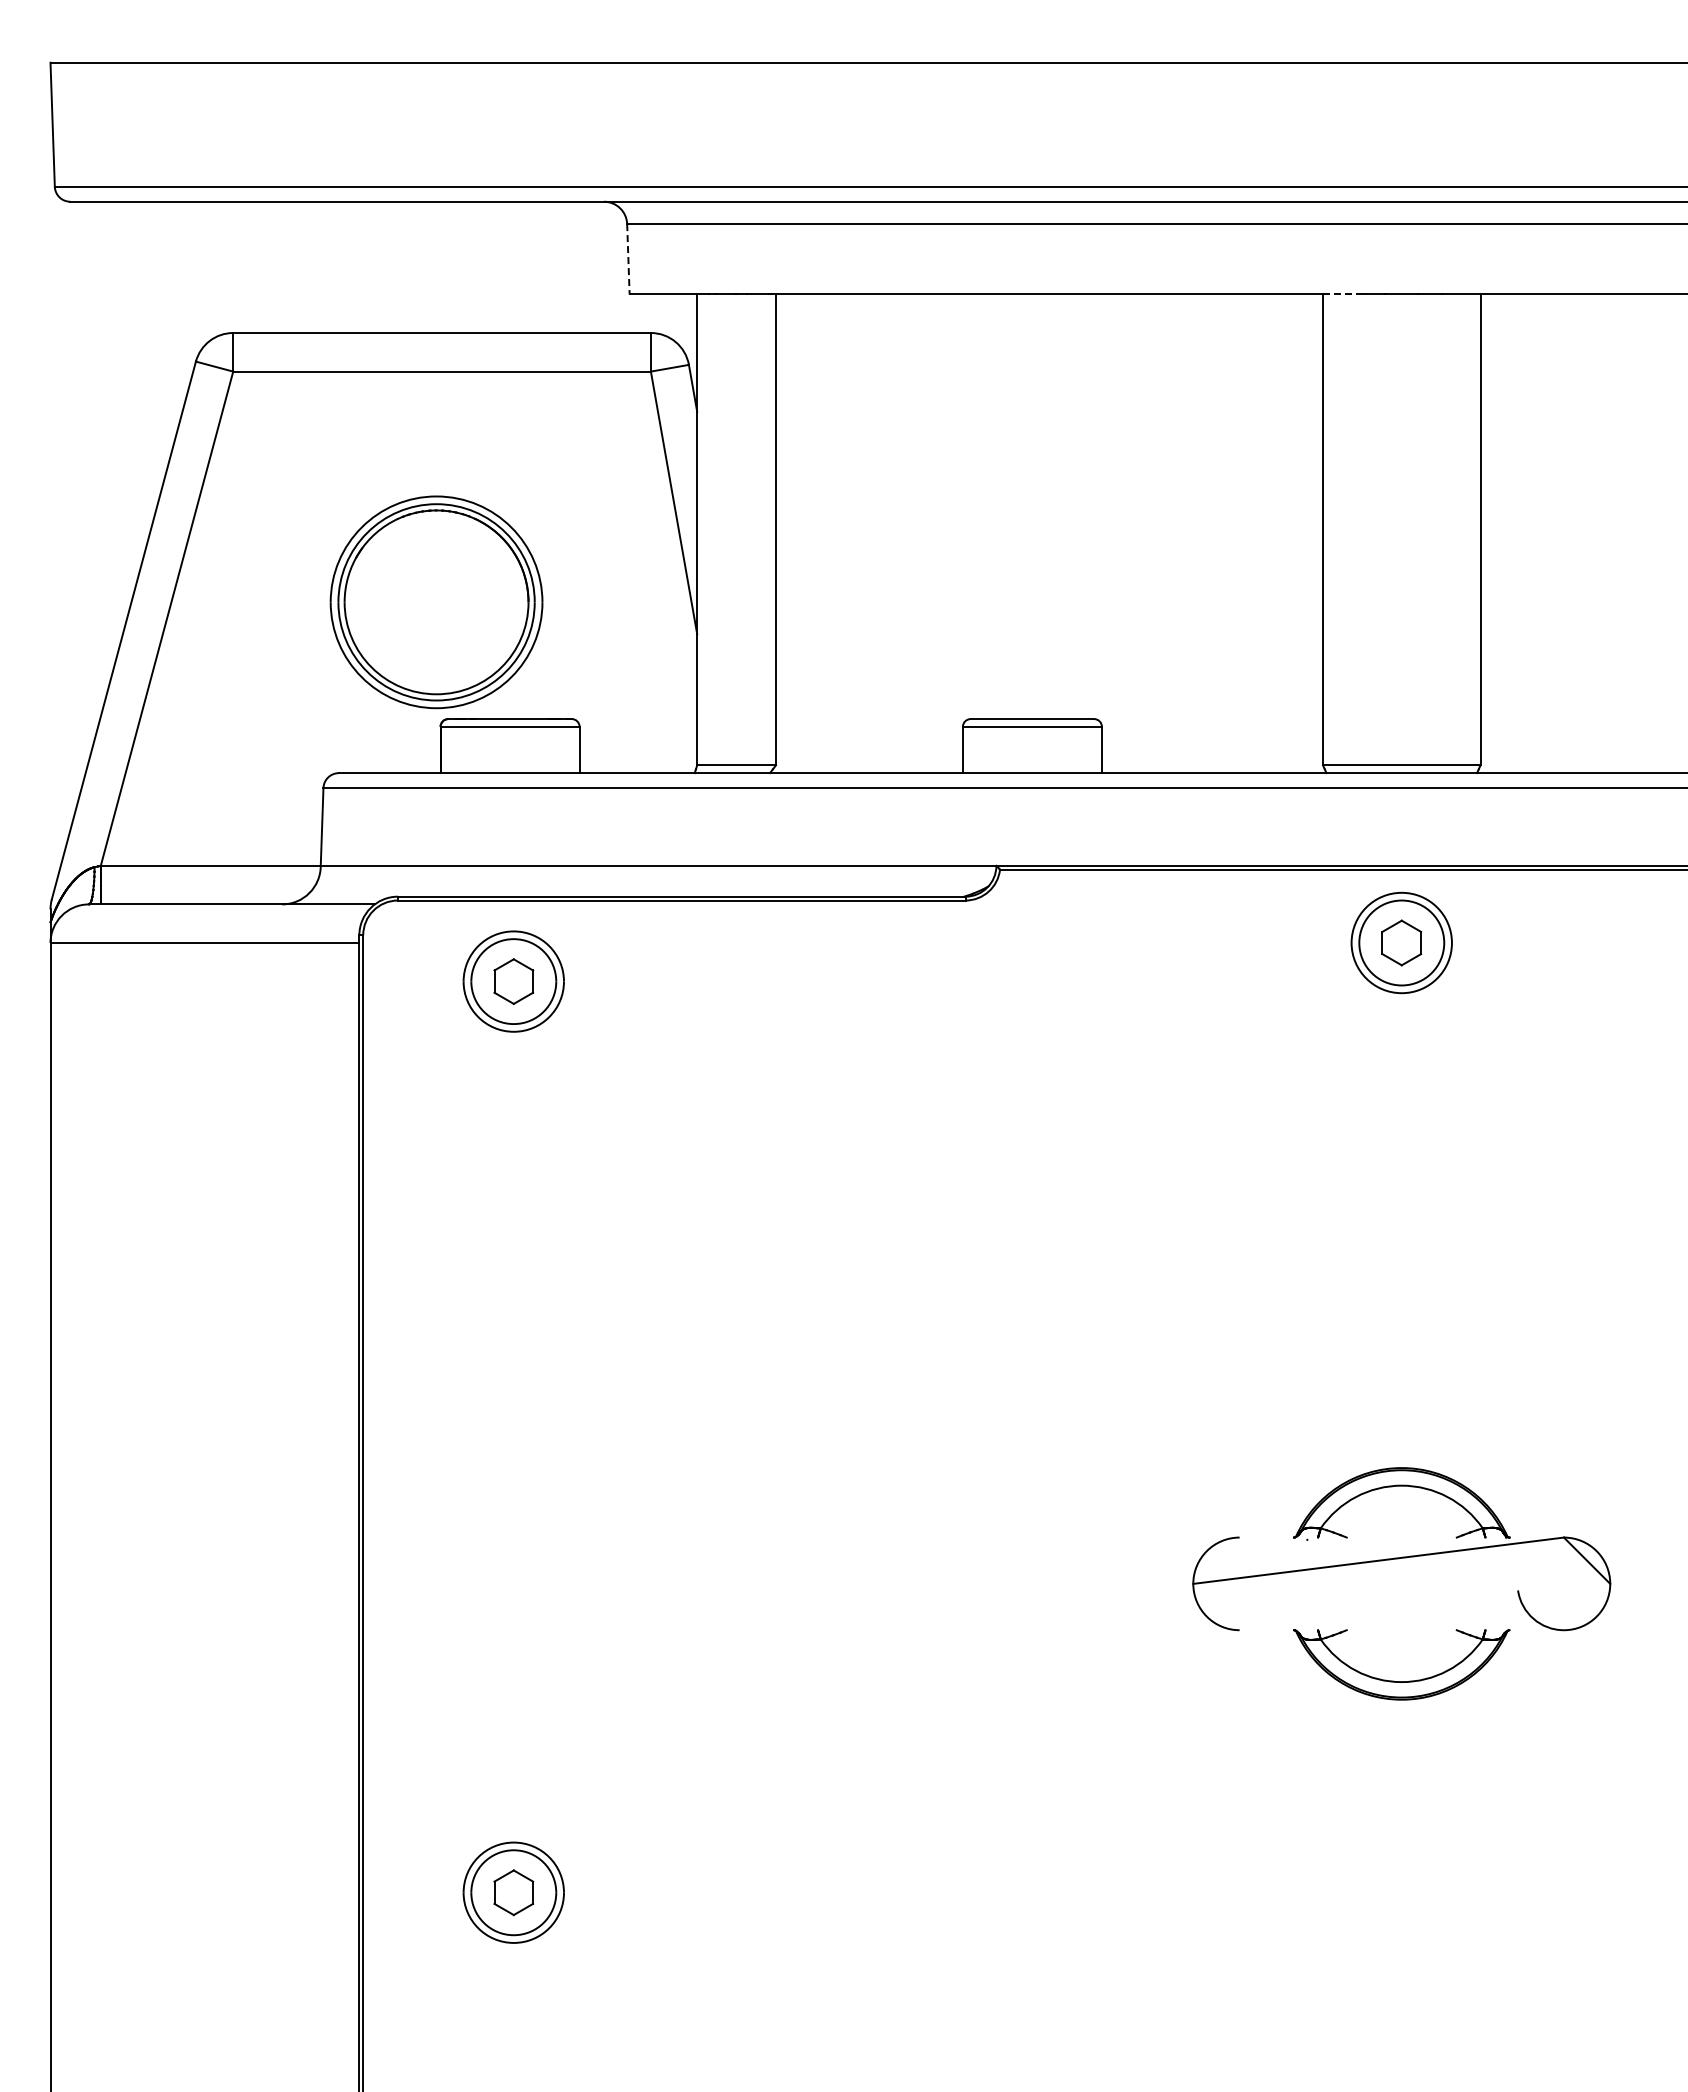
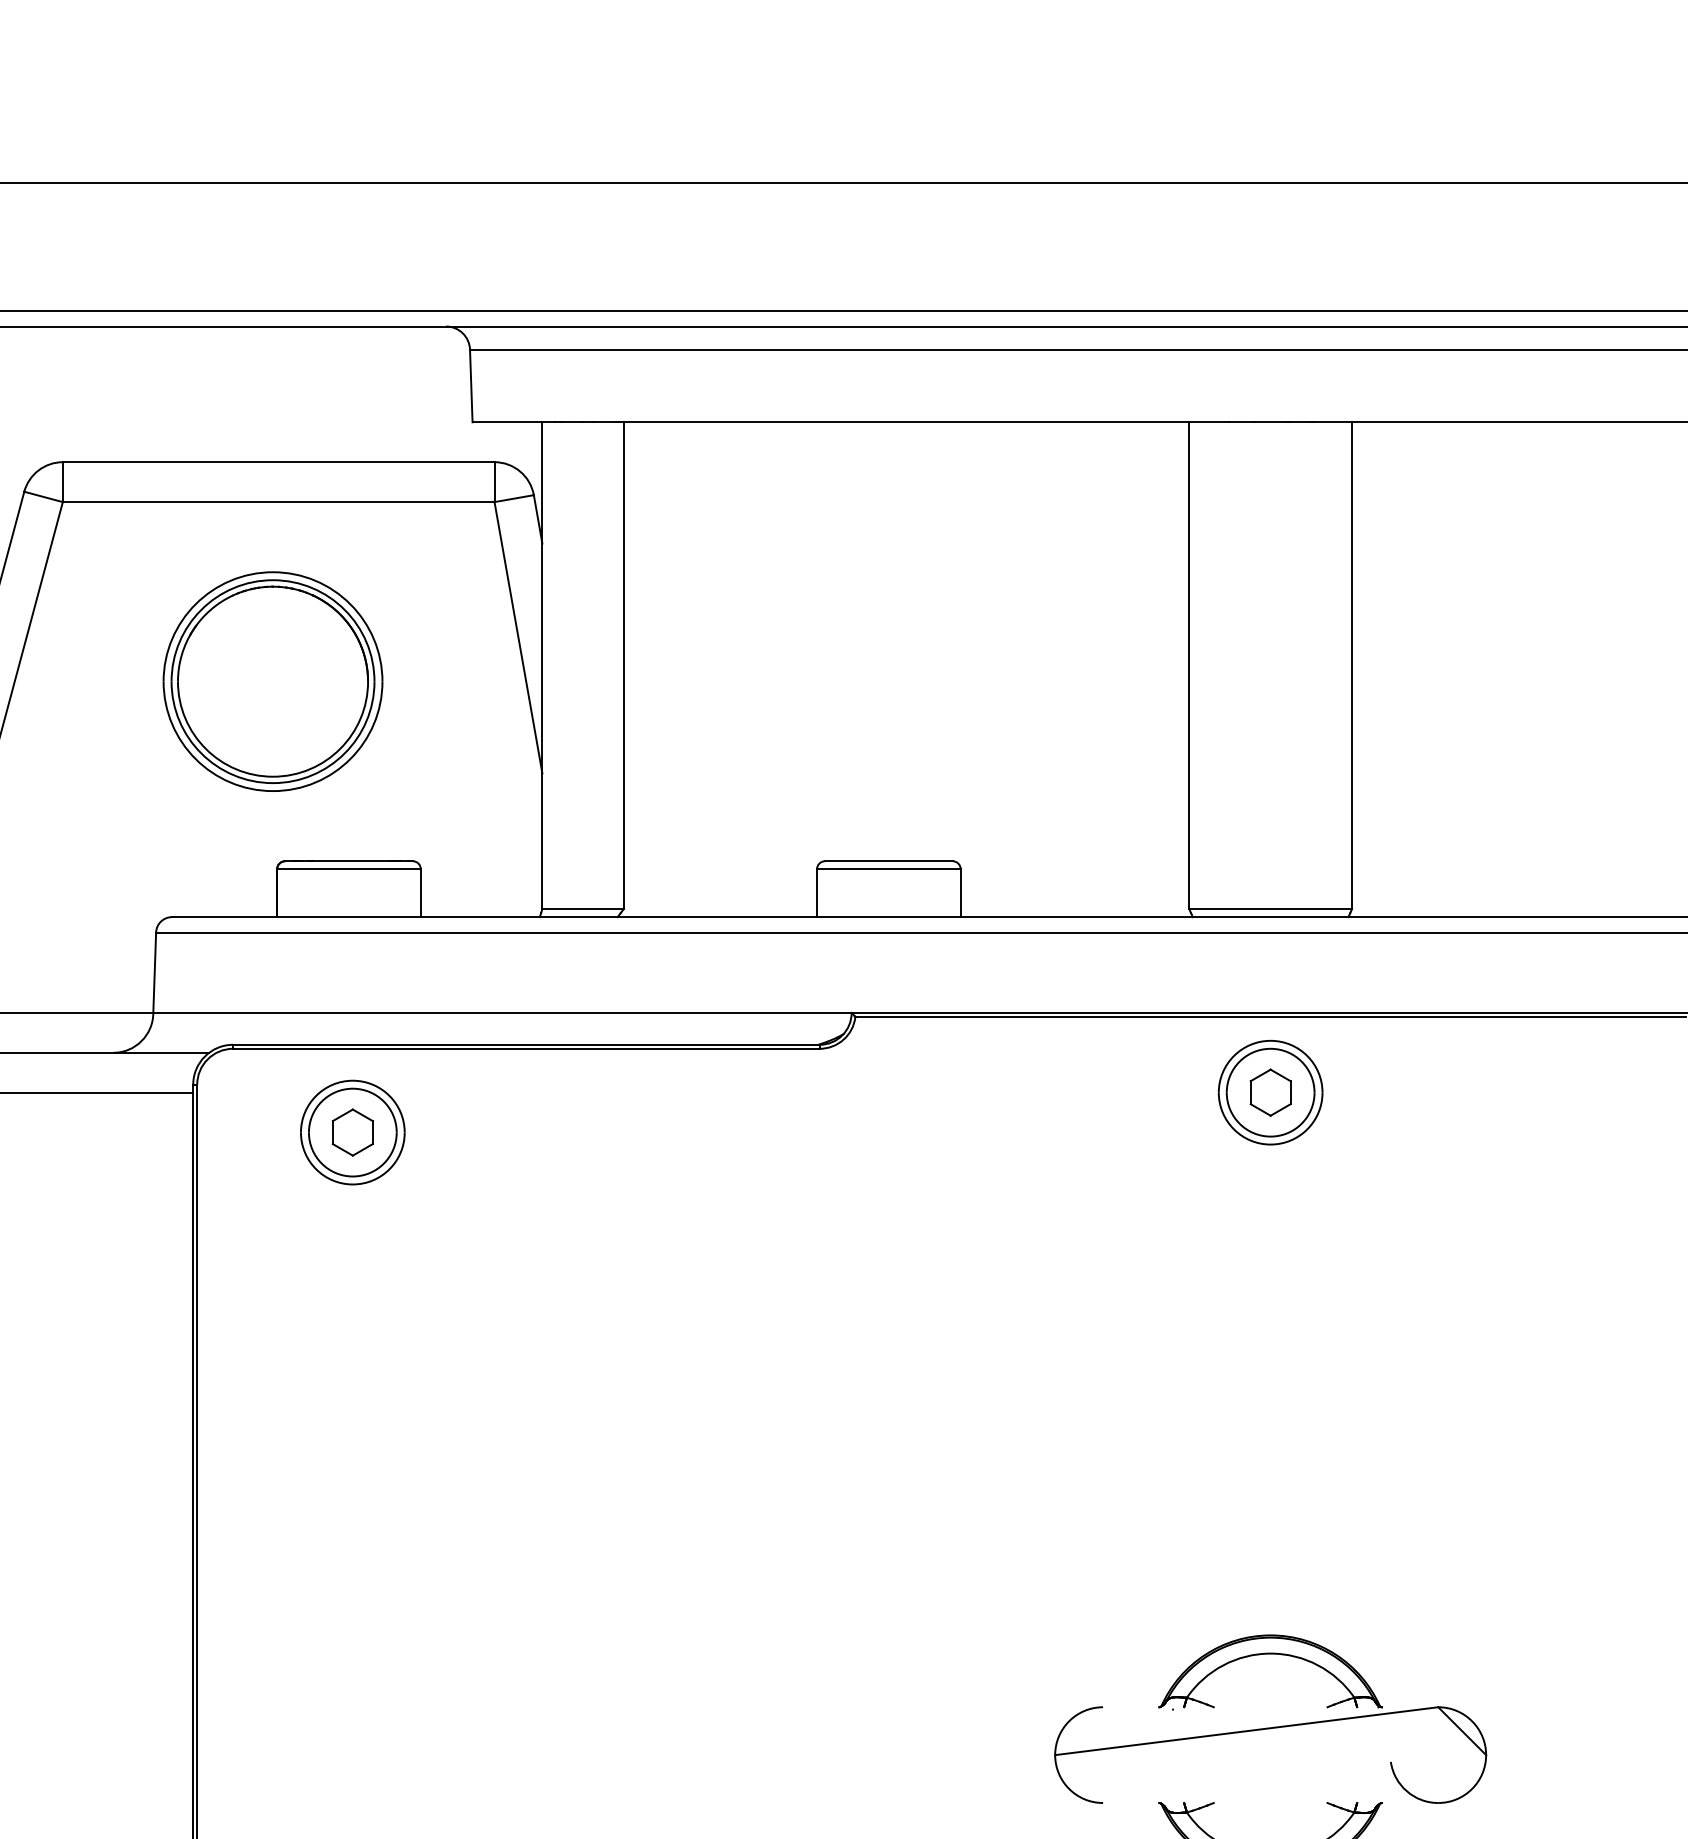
line: (628, 259) -> (471, 386), dashed -> solid
line: (1342, 294) -> (1209, 422), dashed -> solid
part: (436, 602) -> (272, 681), moved

